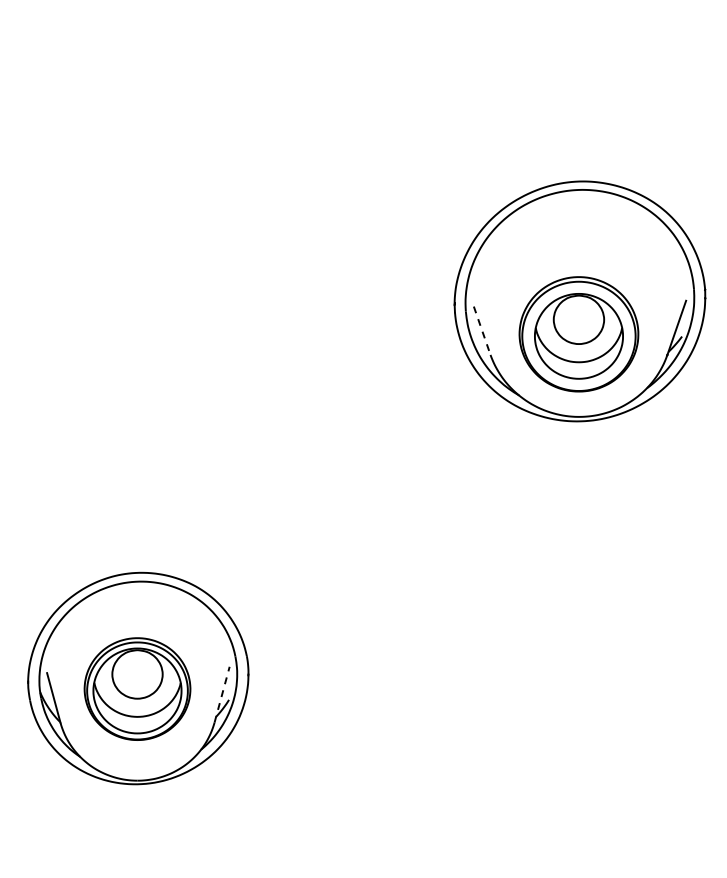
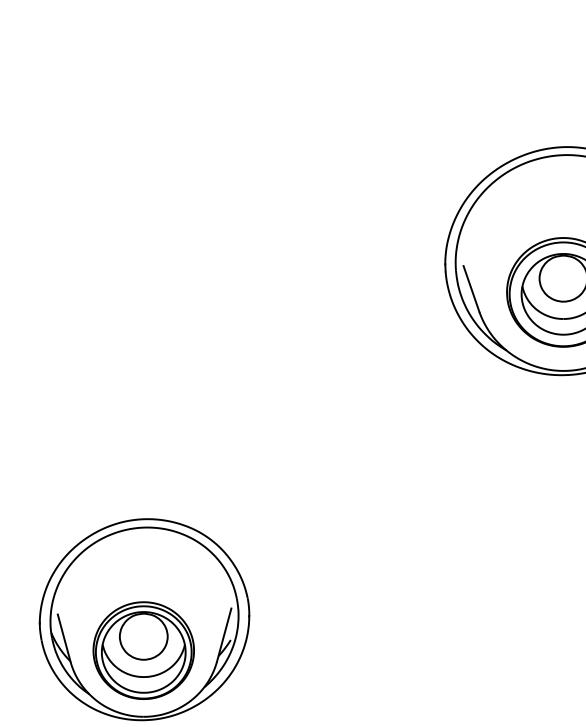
line: (482, 330) -> (471, 288), dashed -> solid
part: (137, 688) -> (143, 650), moved
line: (222, 694) -> (224, 634), dashed -> solid

